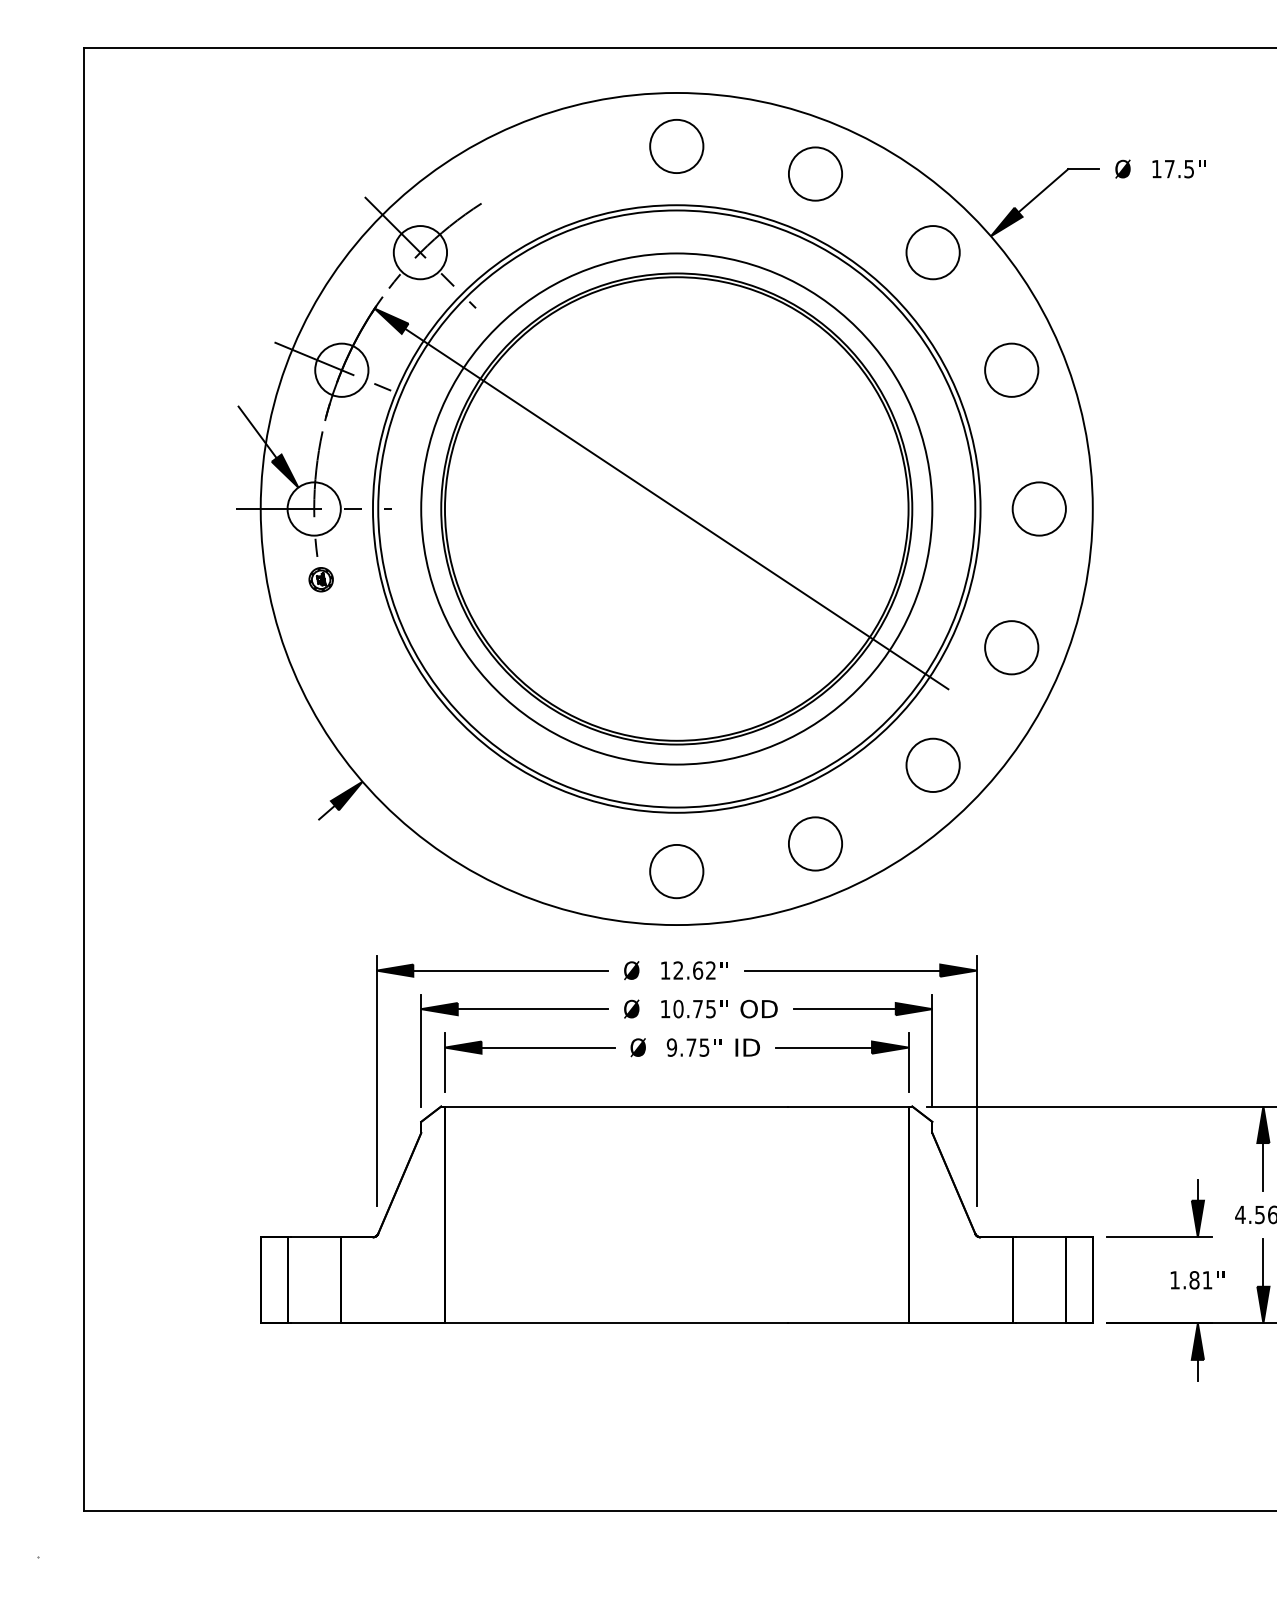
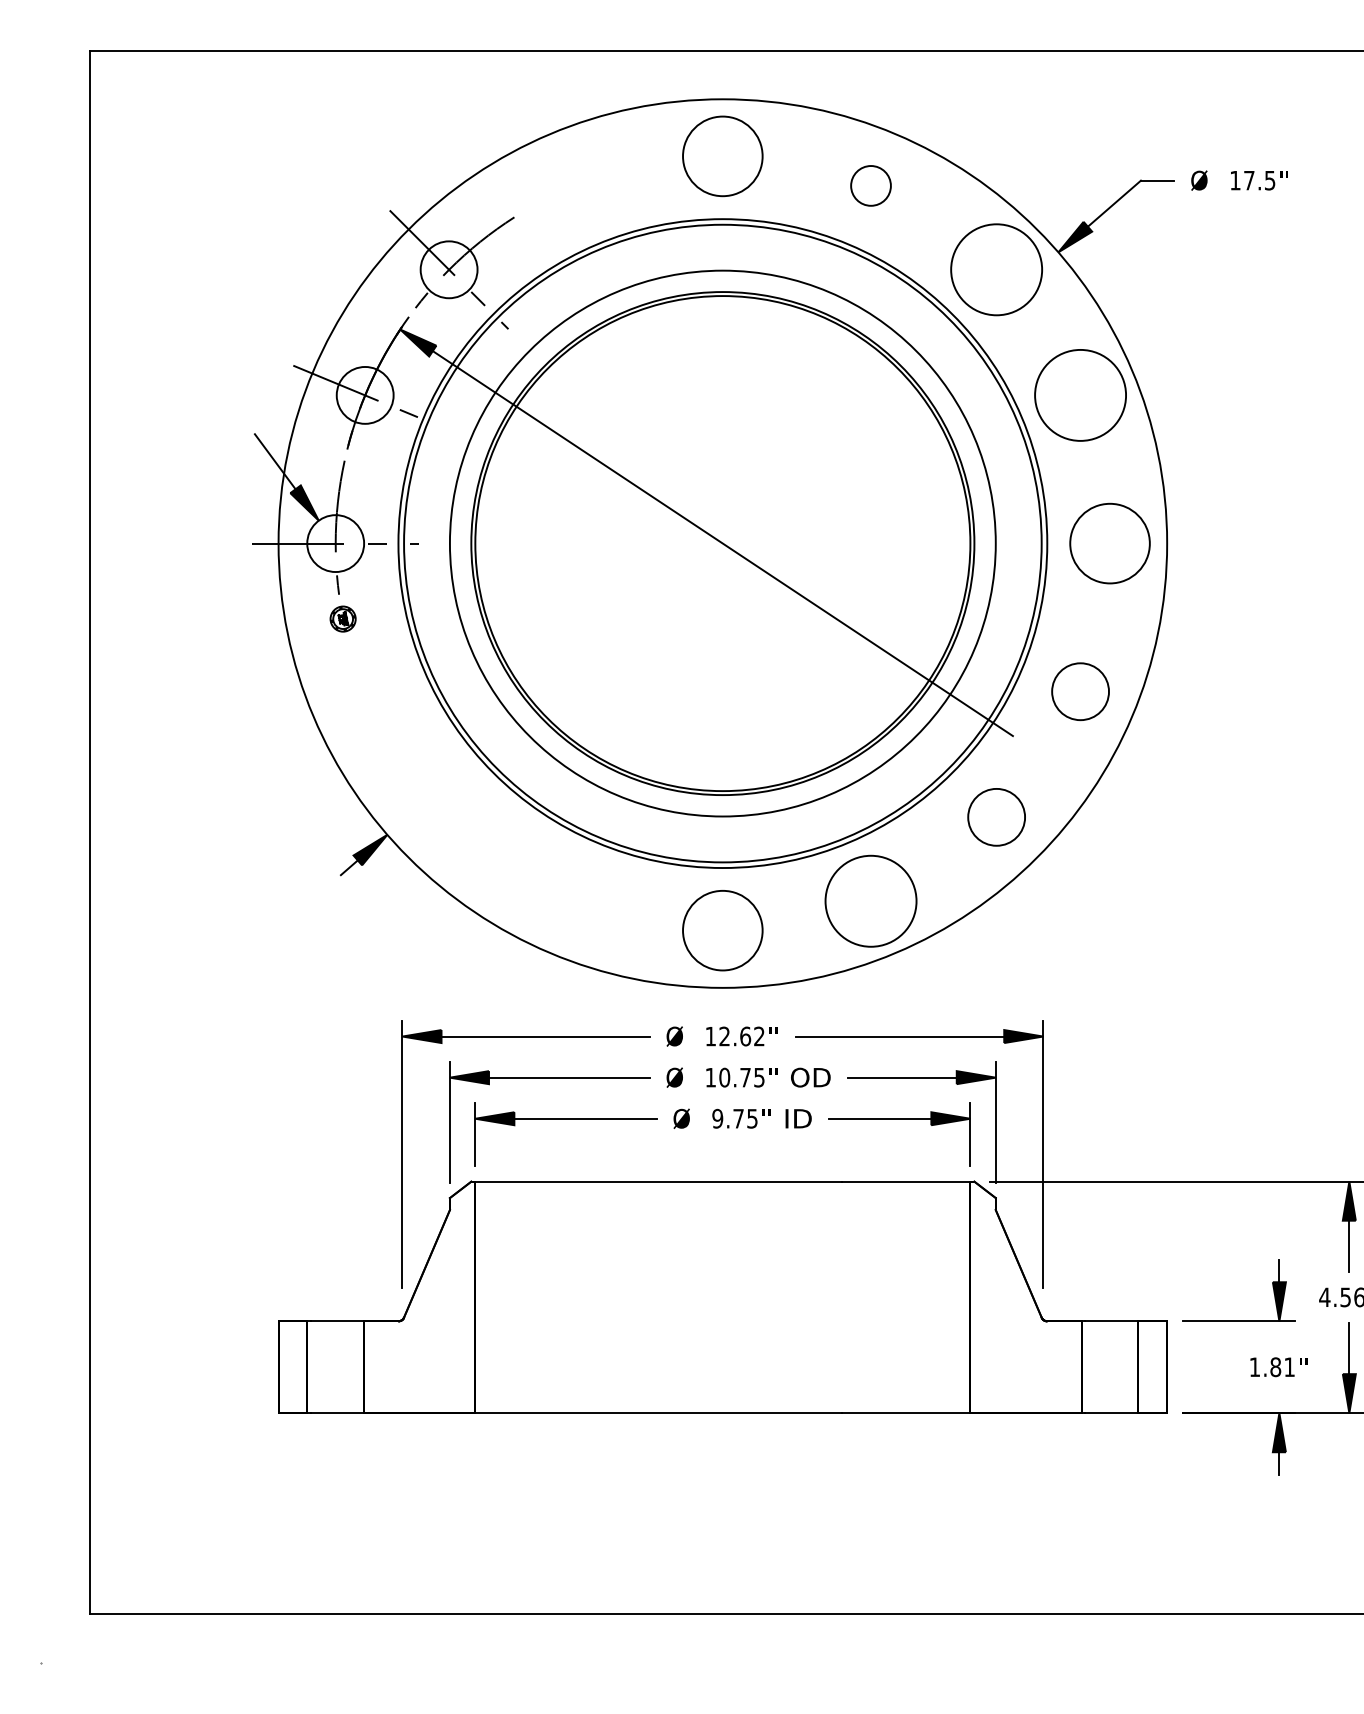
circle: (676, 146) -> (722, 156), size x1.4
circle: (815, 173) -> (870, 185), size x0.7
circle: (932, 252) -> (996, 269), size x1.6
circle: (1011, 369) -> (1080, 394), size x1.6
circle: (1038, 508) -> (1109, 543), size x1.4
circle: (815, 843) -> (870, 900), size x1.6
circle: (676, 871) -> (722, 930), size x1.4

